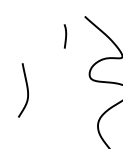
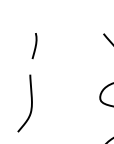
curve: (65, 36) -> (35, 46), moved

